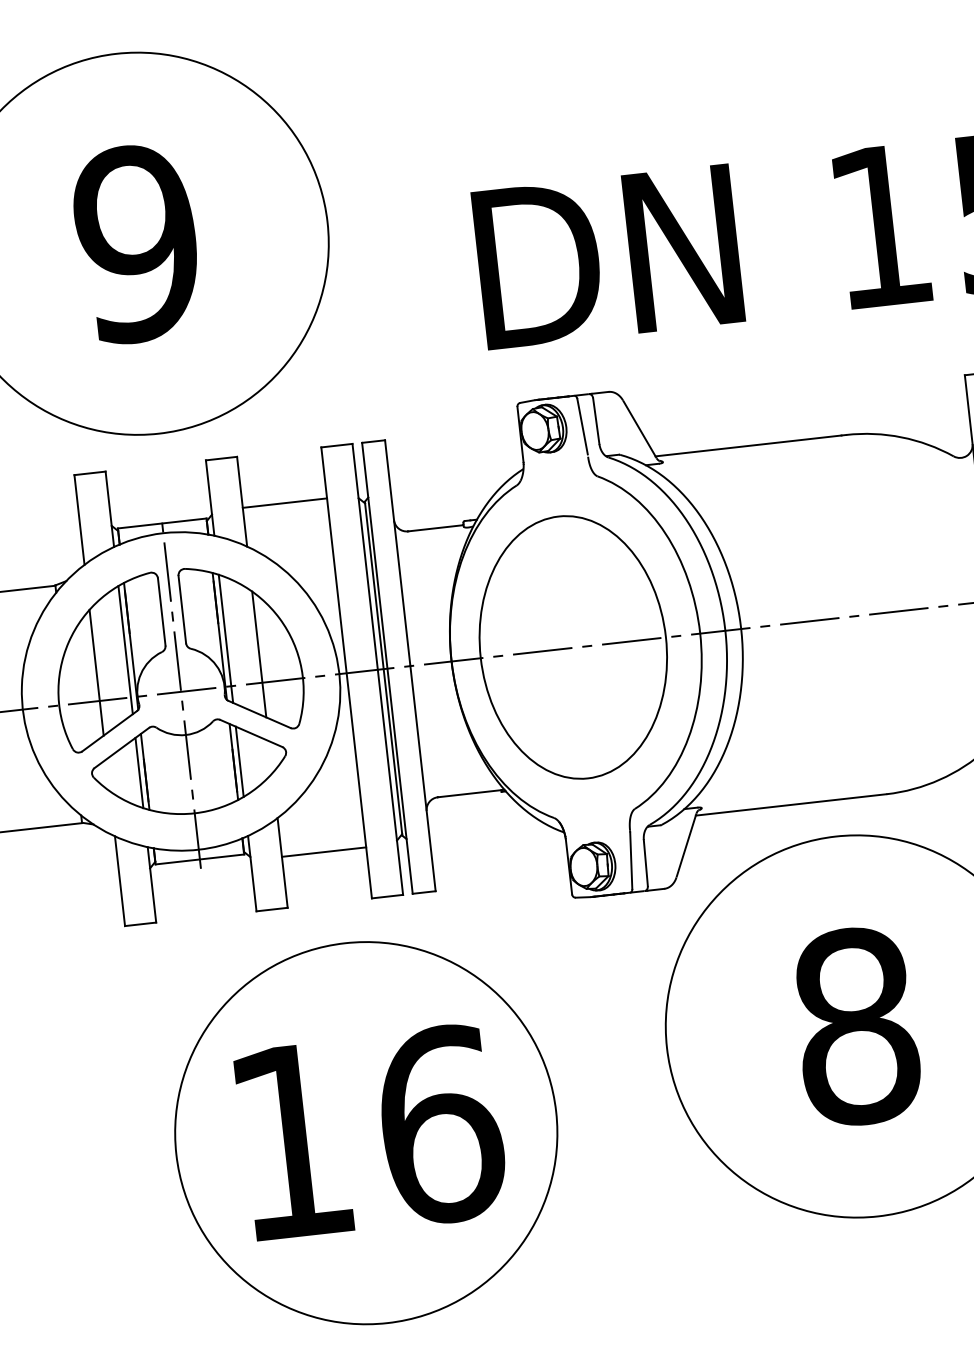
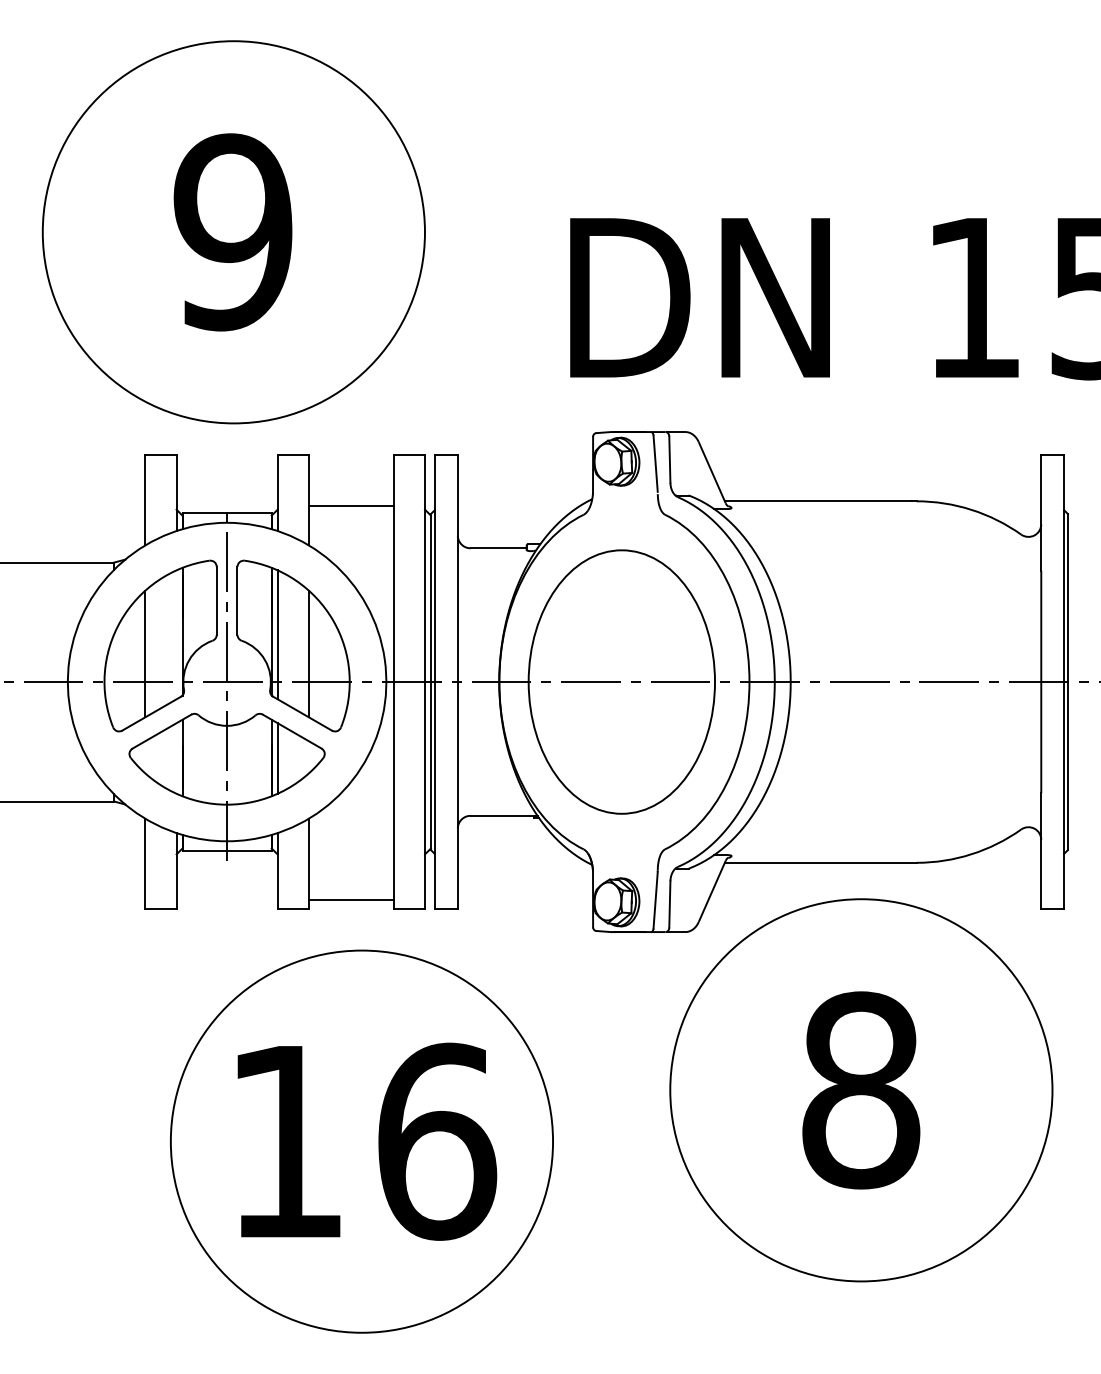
line: (125, 649) -> (176, 634), removed
line: (139, 773) -> (176, 758), removed
line: (323, 852) -> (350, 899), moved

